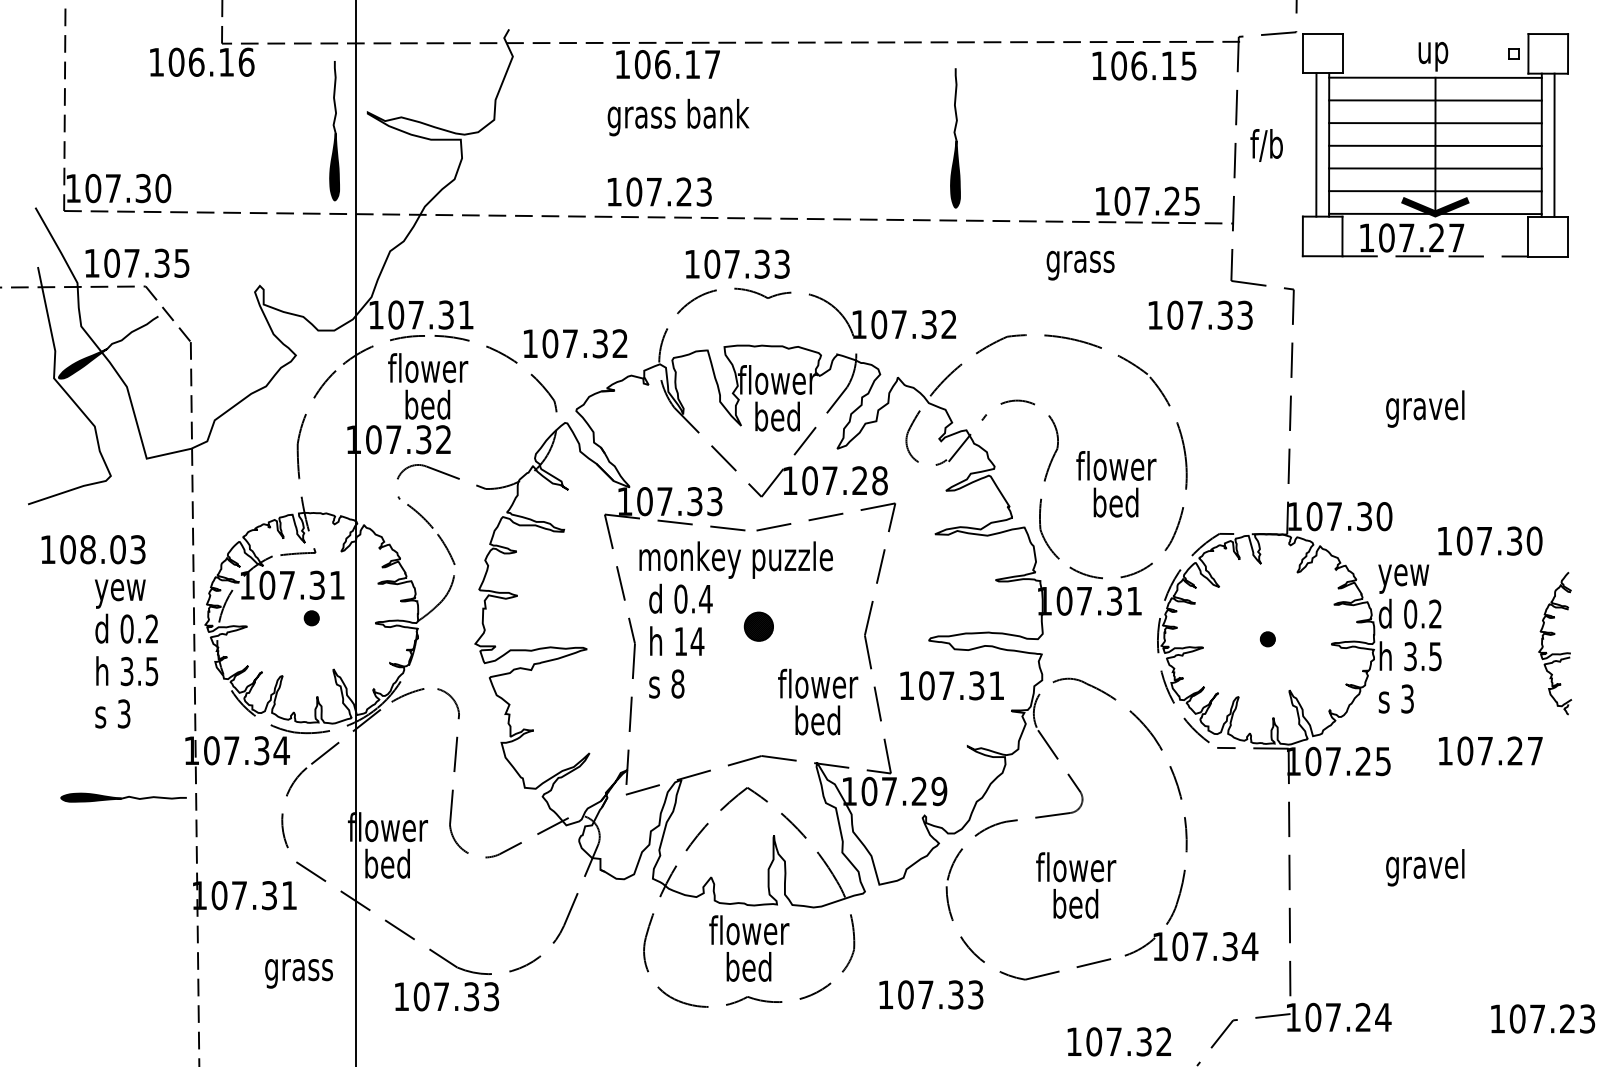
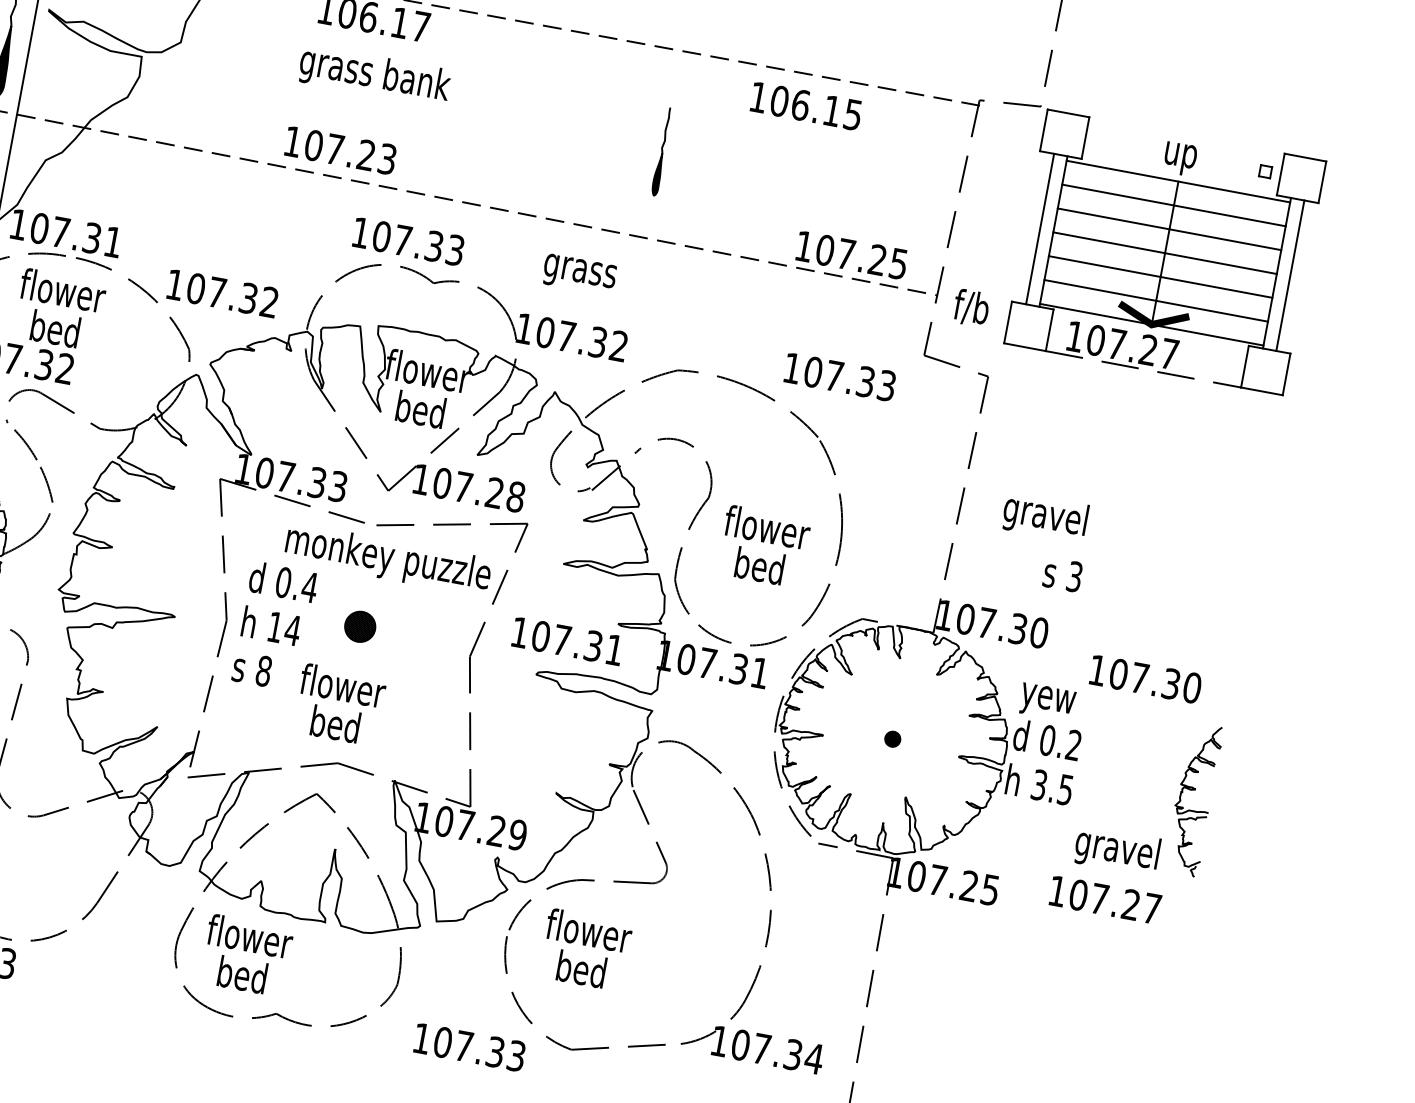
text: (1144, 65) -> (806, 105), moved
part: (955, 138) -> (662, 151), size x0.6
text: (1266, 145) -> (971, 308), moved
text: (1080, 265) -> (579, 274), moved
text: (1200, 314) -> (840, 376), moved
text: (1425, 408) -> (1045, 516), moved
text: (735, 559) -> (387, 558), moved
text: (951, 685) -> (567, 640), moved
text: (1395, 698) -> (1062, 574), moved
text: (818, 701) -> (339, 704), moved
text: (1425, 867) -> (1117, 850), moved
text: (1076, 885) -> (585, 950), moved
text: (749, 948) -> (246, 955), moved

